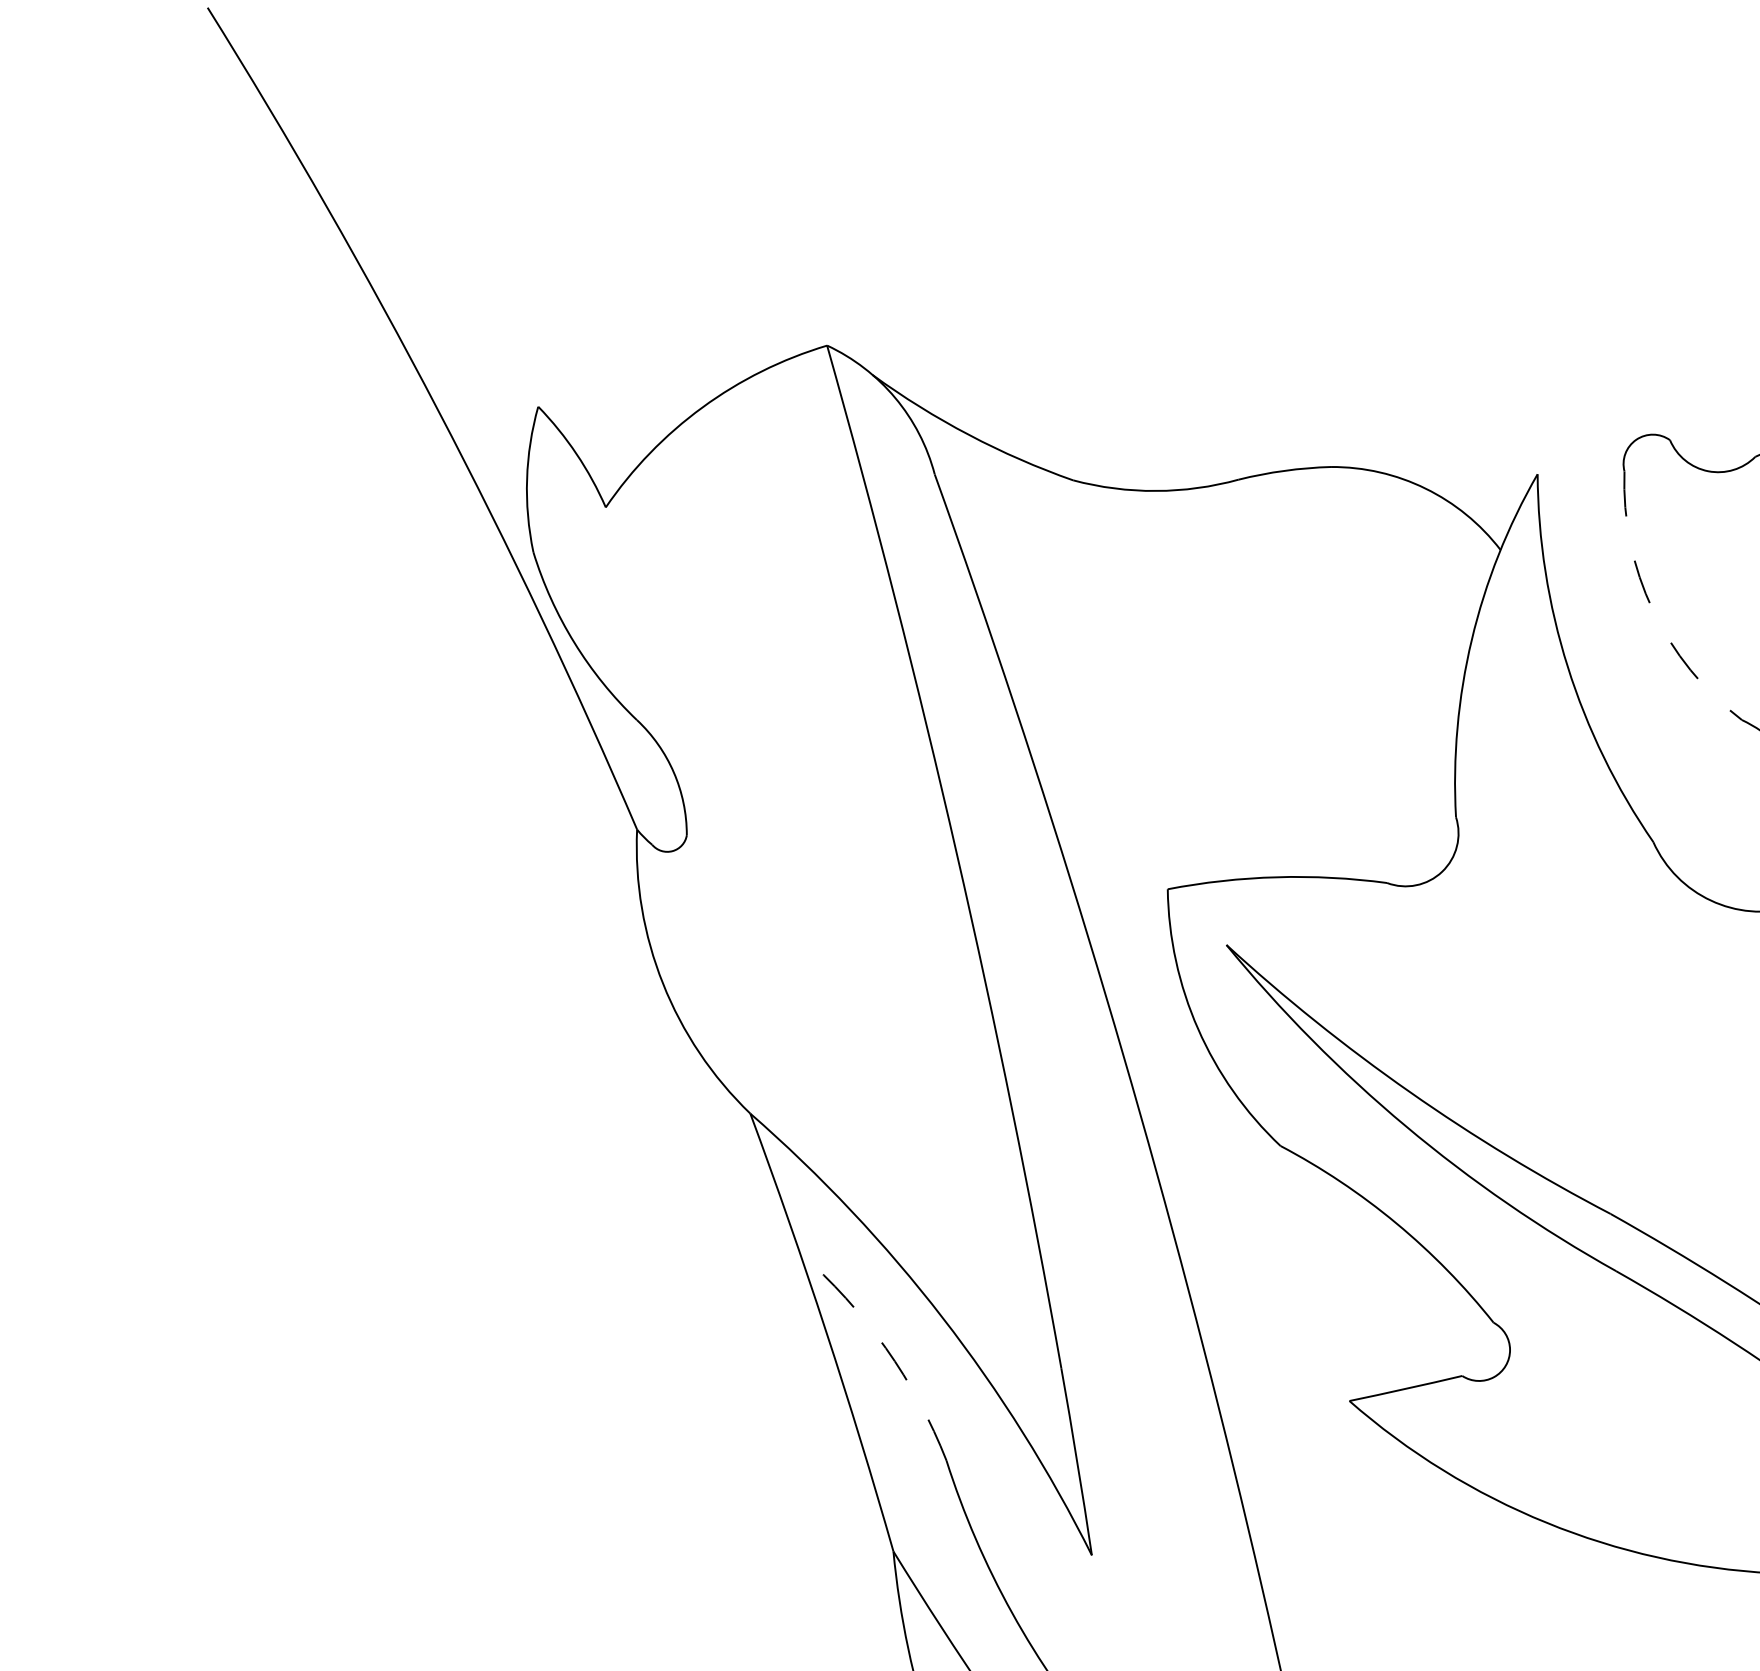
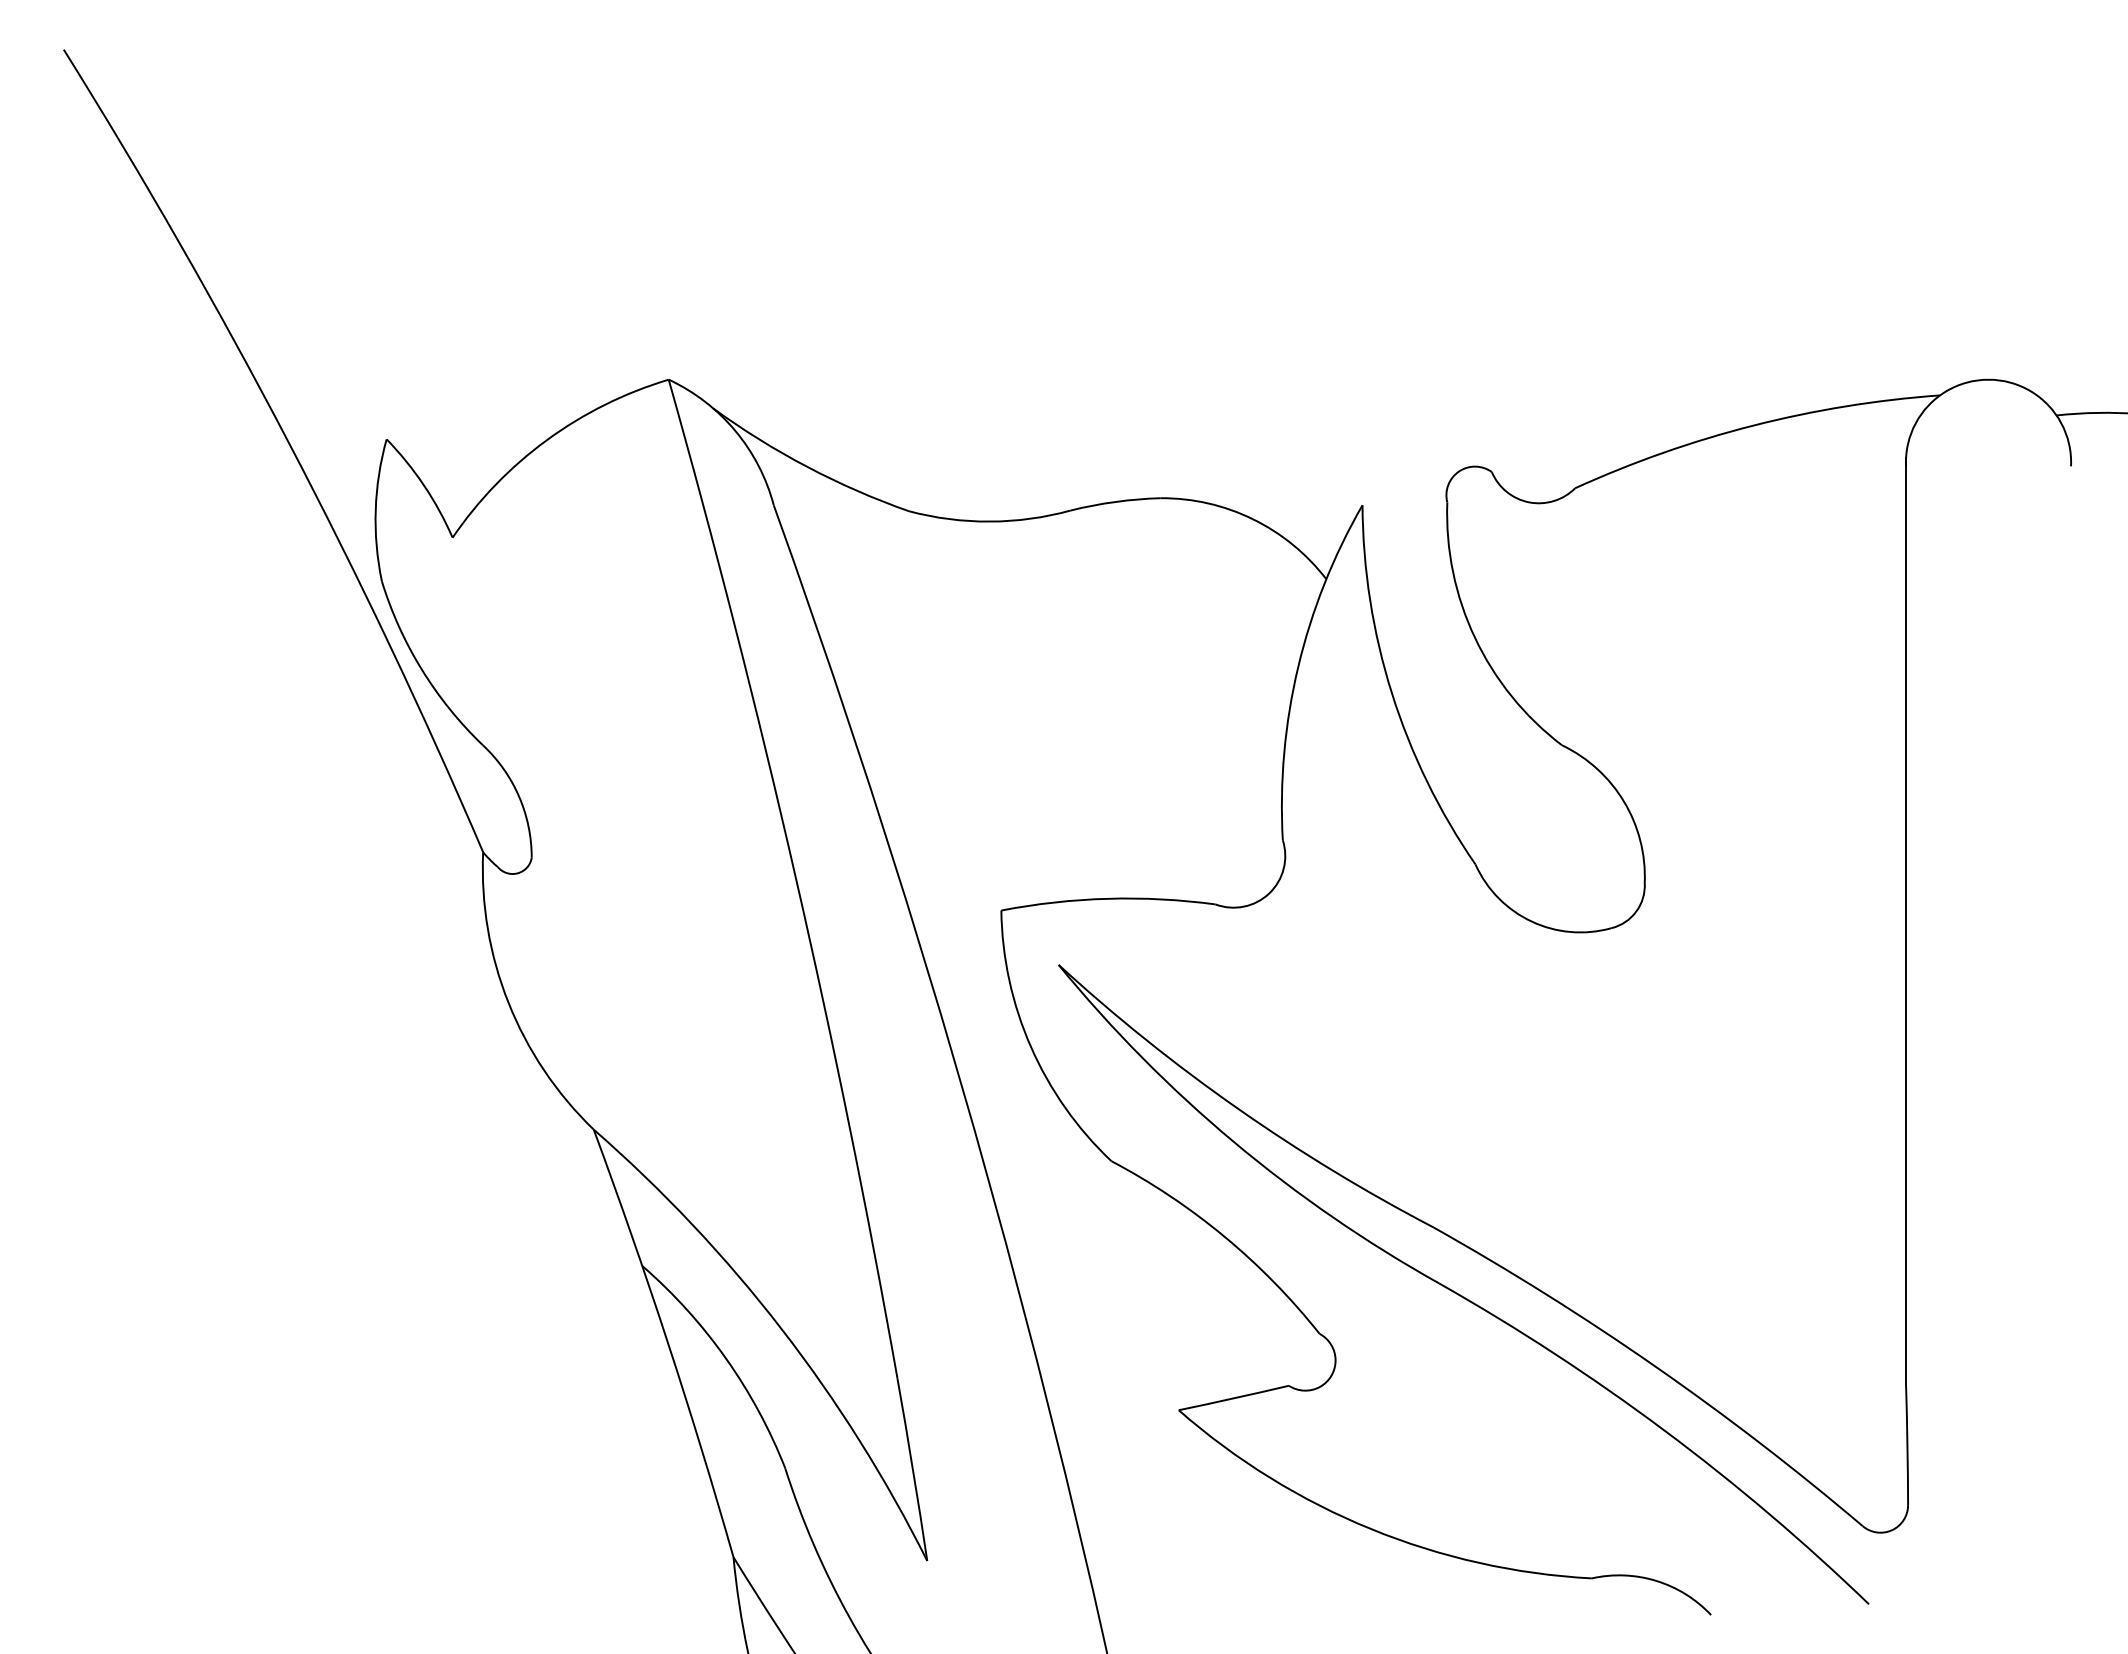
arc: (1653, 609) -> (1475, 637), dashed -> solid
arc: (886, 1348) -> (726, 1358), dashed -> solid

